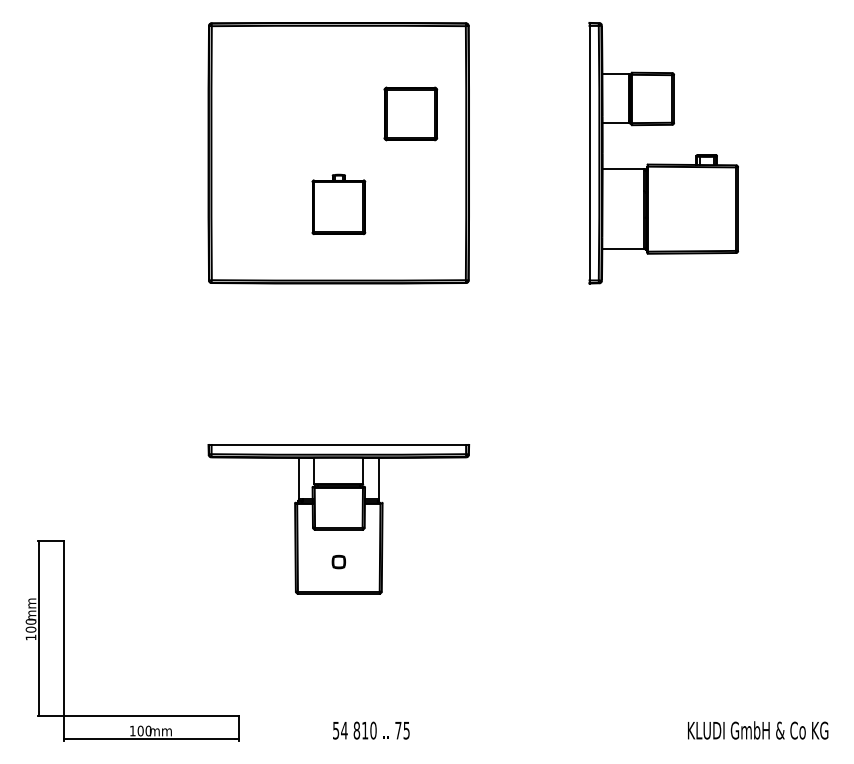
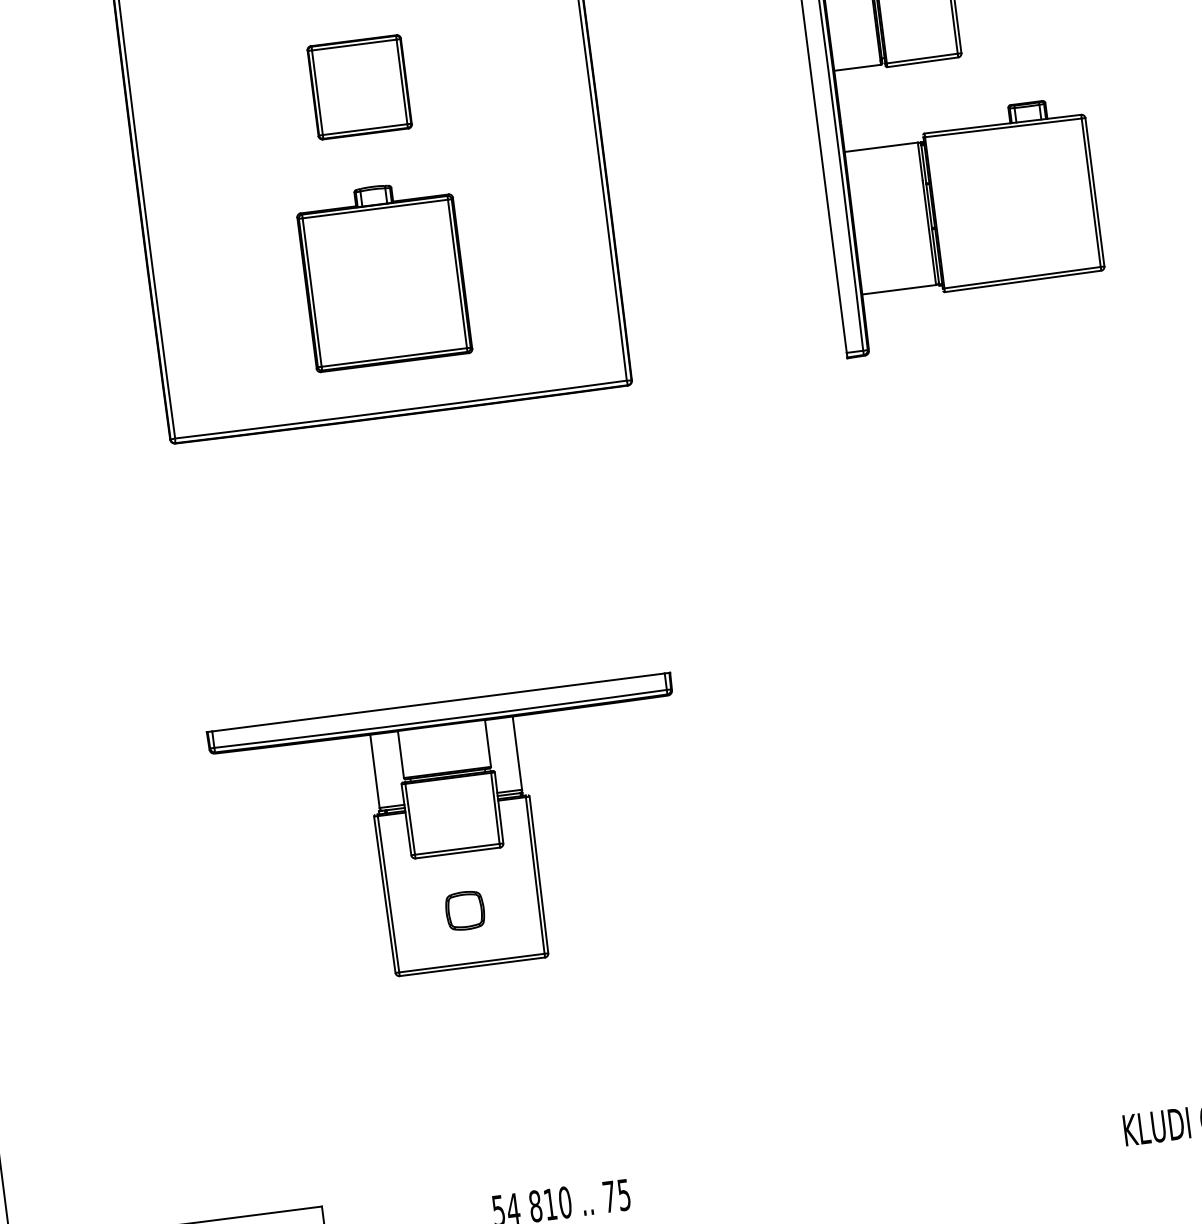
part: (410, 113) -> (359, 86), moved
part: (338, 204) -> (383, 275), size x1.67
part: (338, 561) -> (464, 909), size x1.67

